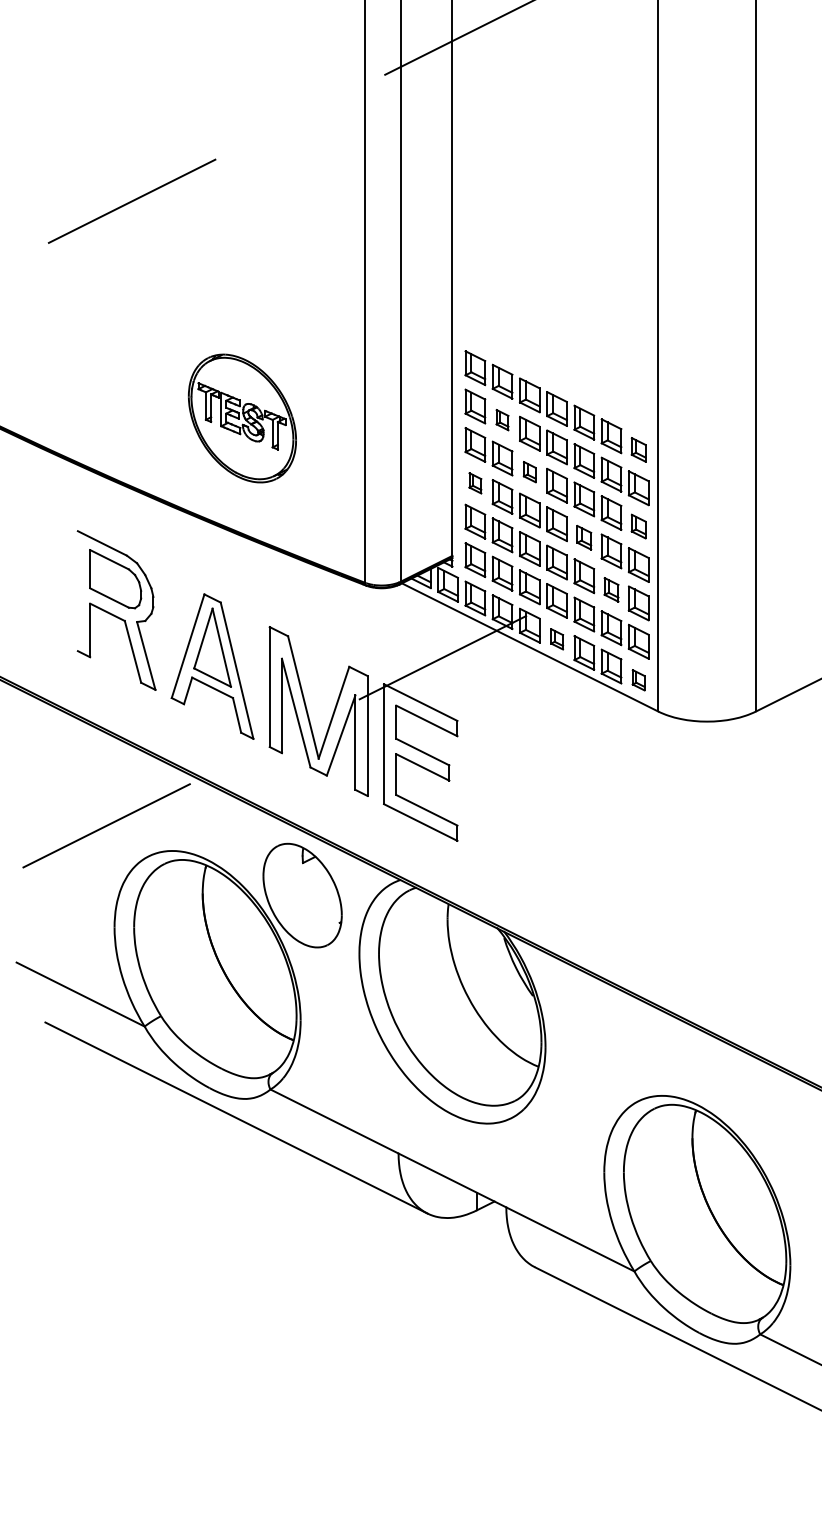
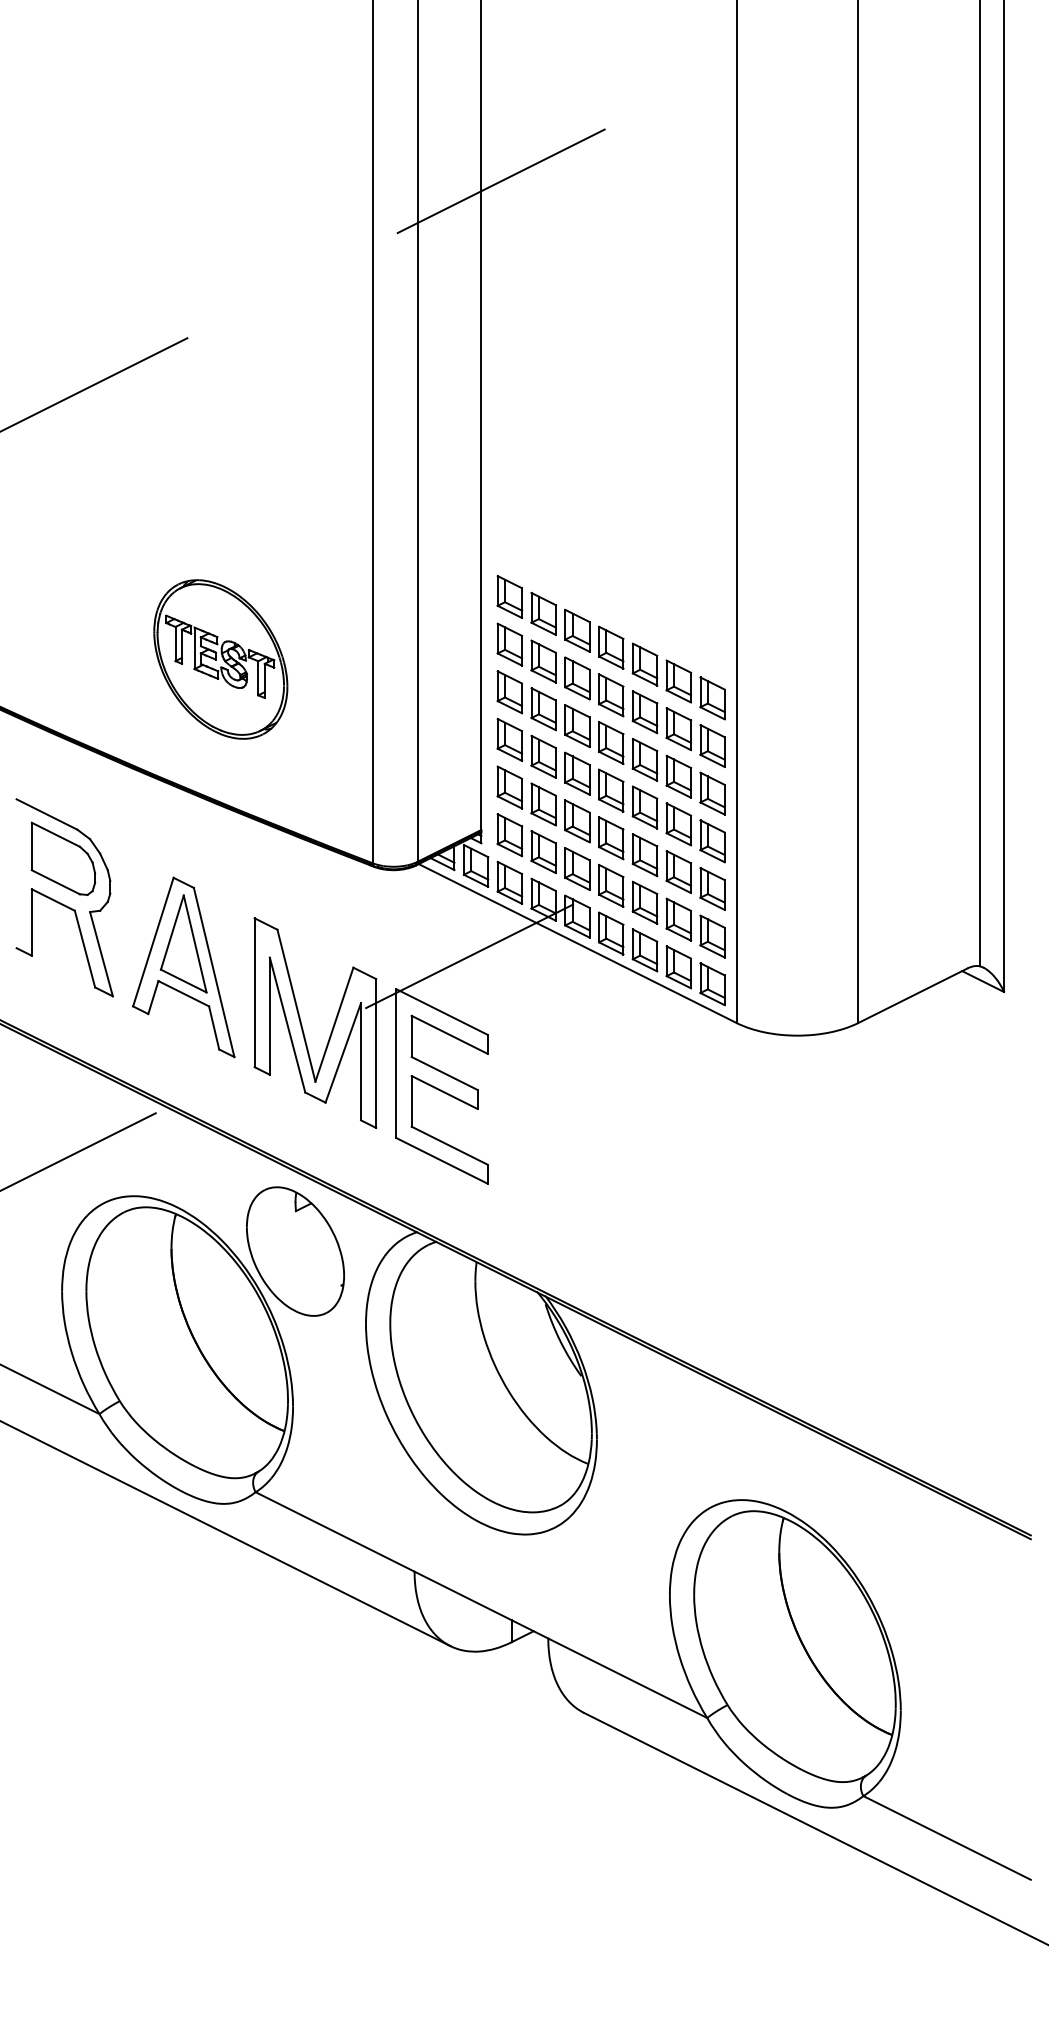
part: (502, 420) -> (543, 661), size x1.67
part: (638, 449) -> (712, 698), size x1.43
part: (529, 471) -> (577, 725), size x1.67
part: (475, 482) -> (509, 739), size x1.67
part: (638, 526) -> (712, 793), size x1.43
part: (583, 537) -> (644, 807), size x1.43
part: (611, 590) -> (678, 872), size x1.43
part: (557, 639) -> (611, 933), size x1.67
part: (638, 680) -> (712, 984), size x1.67

